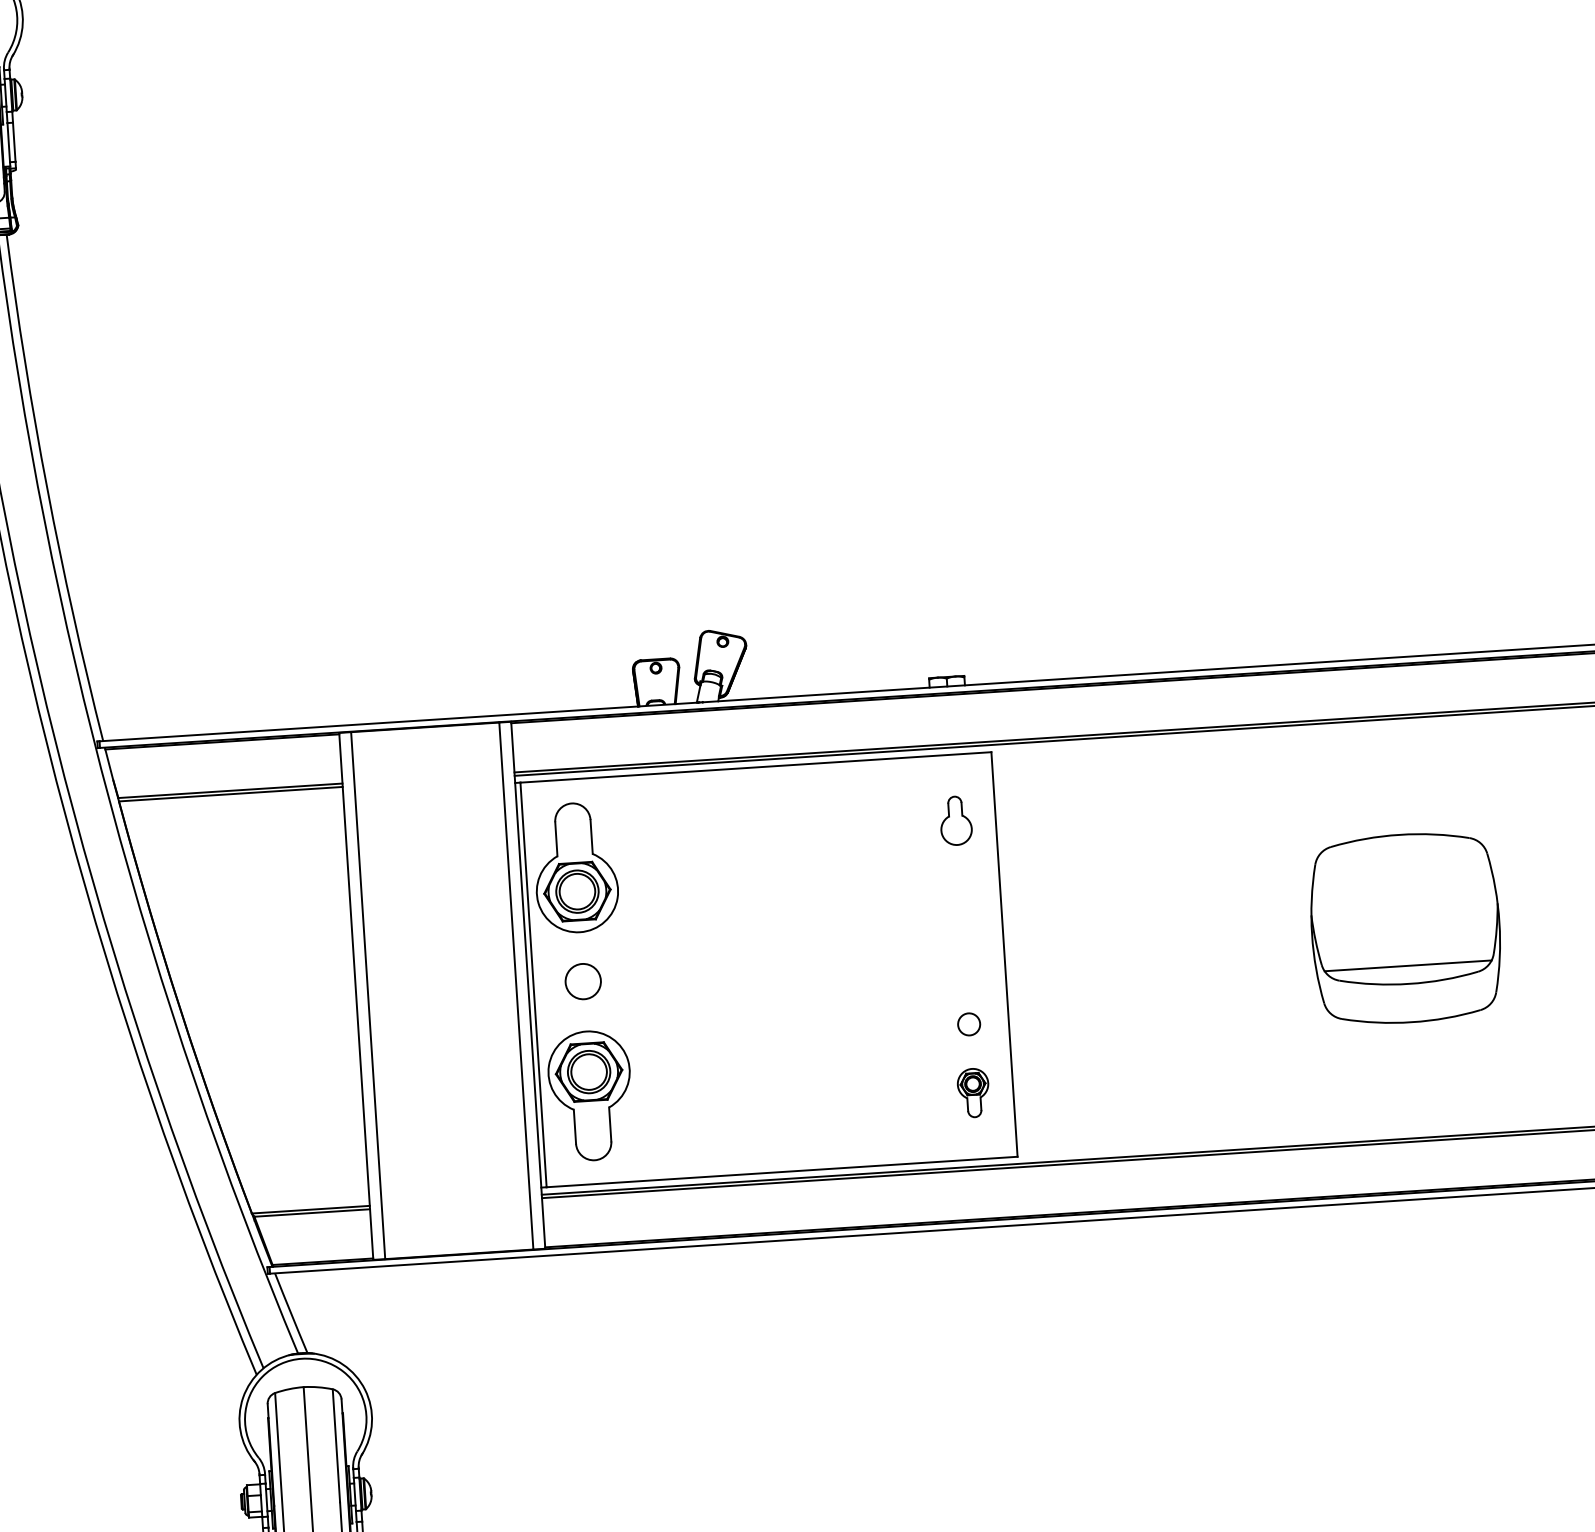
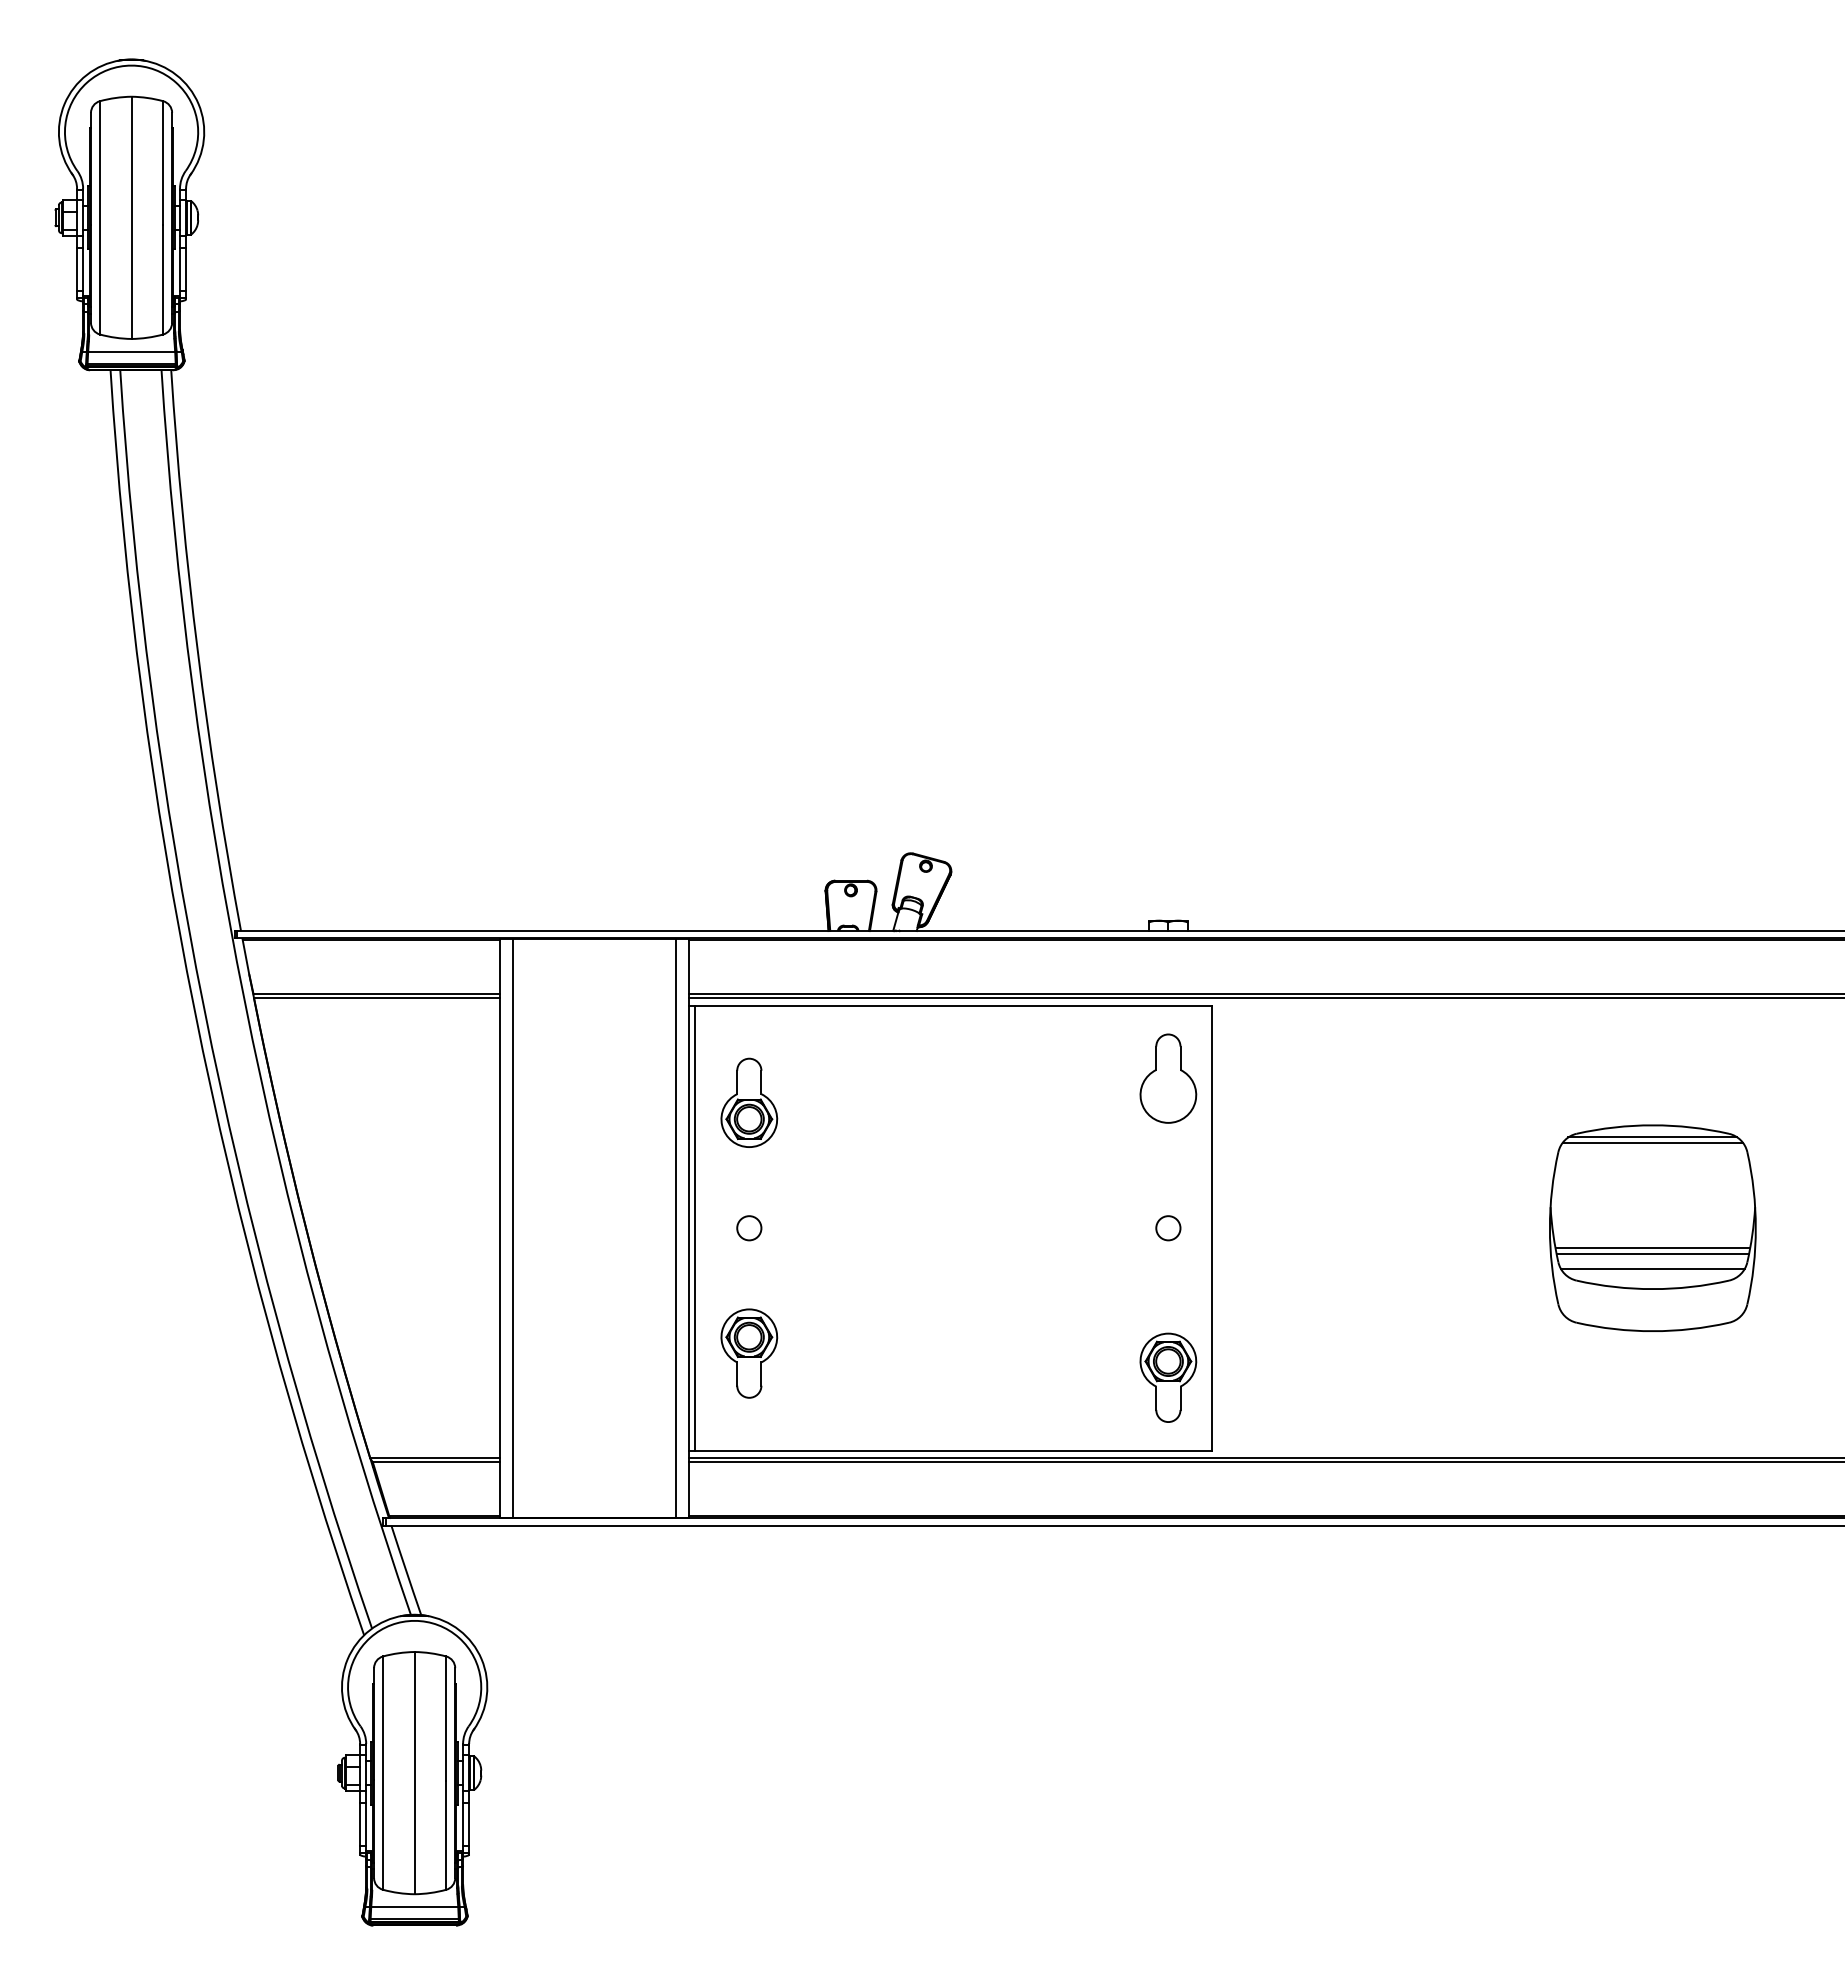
part: (956, 820) -> (1168, 1078), size x1.67
line: (1400, 845) -> (1652, 1137), added
line: (1400, 850) -> (1652, 1142), added
part: (576, 867) -> (749, 1102), size x0.62
line: (1406, 946) -> (1652, 1248), added
line: (1406, 951) -> (1652, 1253), added
circle: (583, 981) -> (749, 1228), size x0.62
circle: (969, 1024) -> (1168, 1228), moved
part: (973, 1092) -> (1168, 1377), size x1.67
part: (590, 1095) -> (749, 1353), size x0.62

